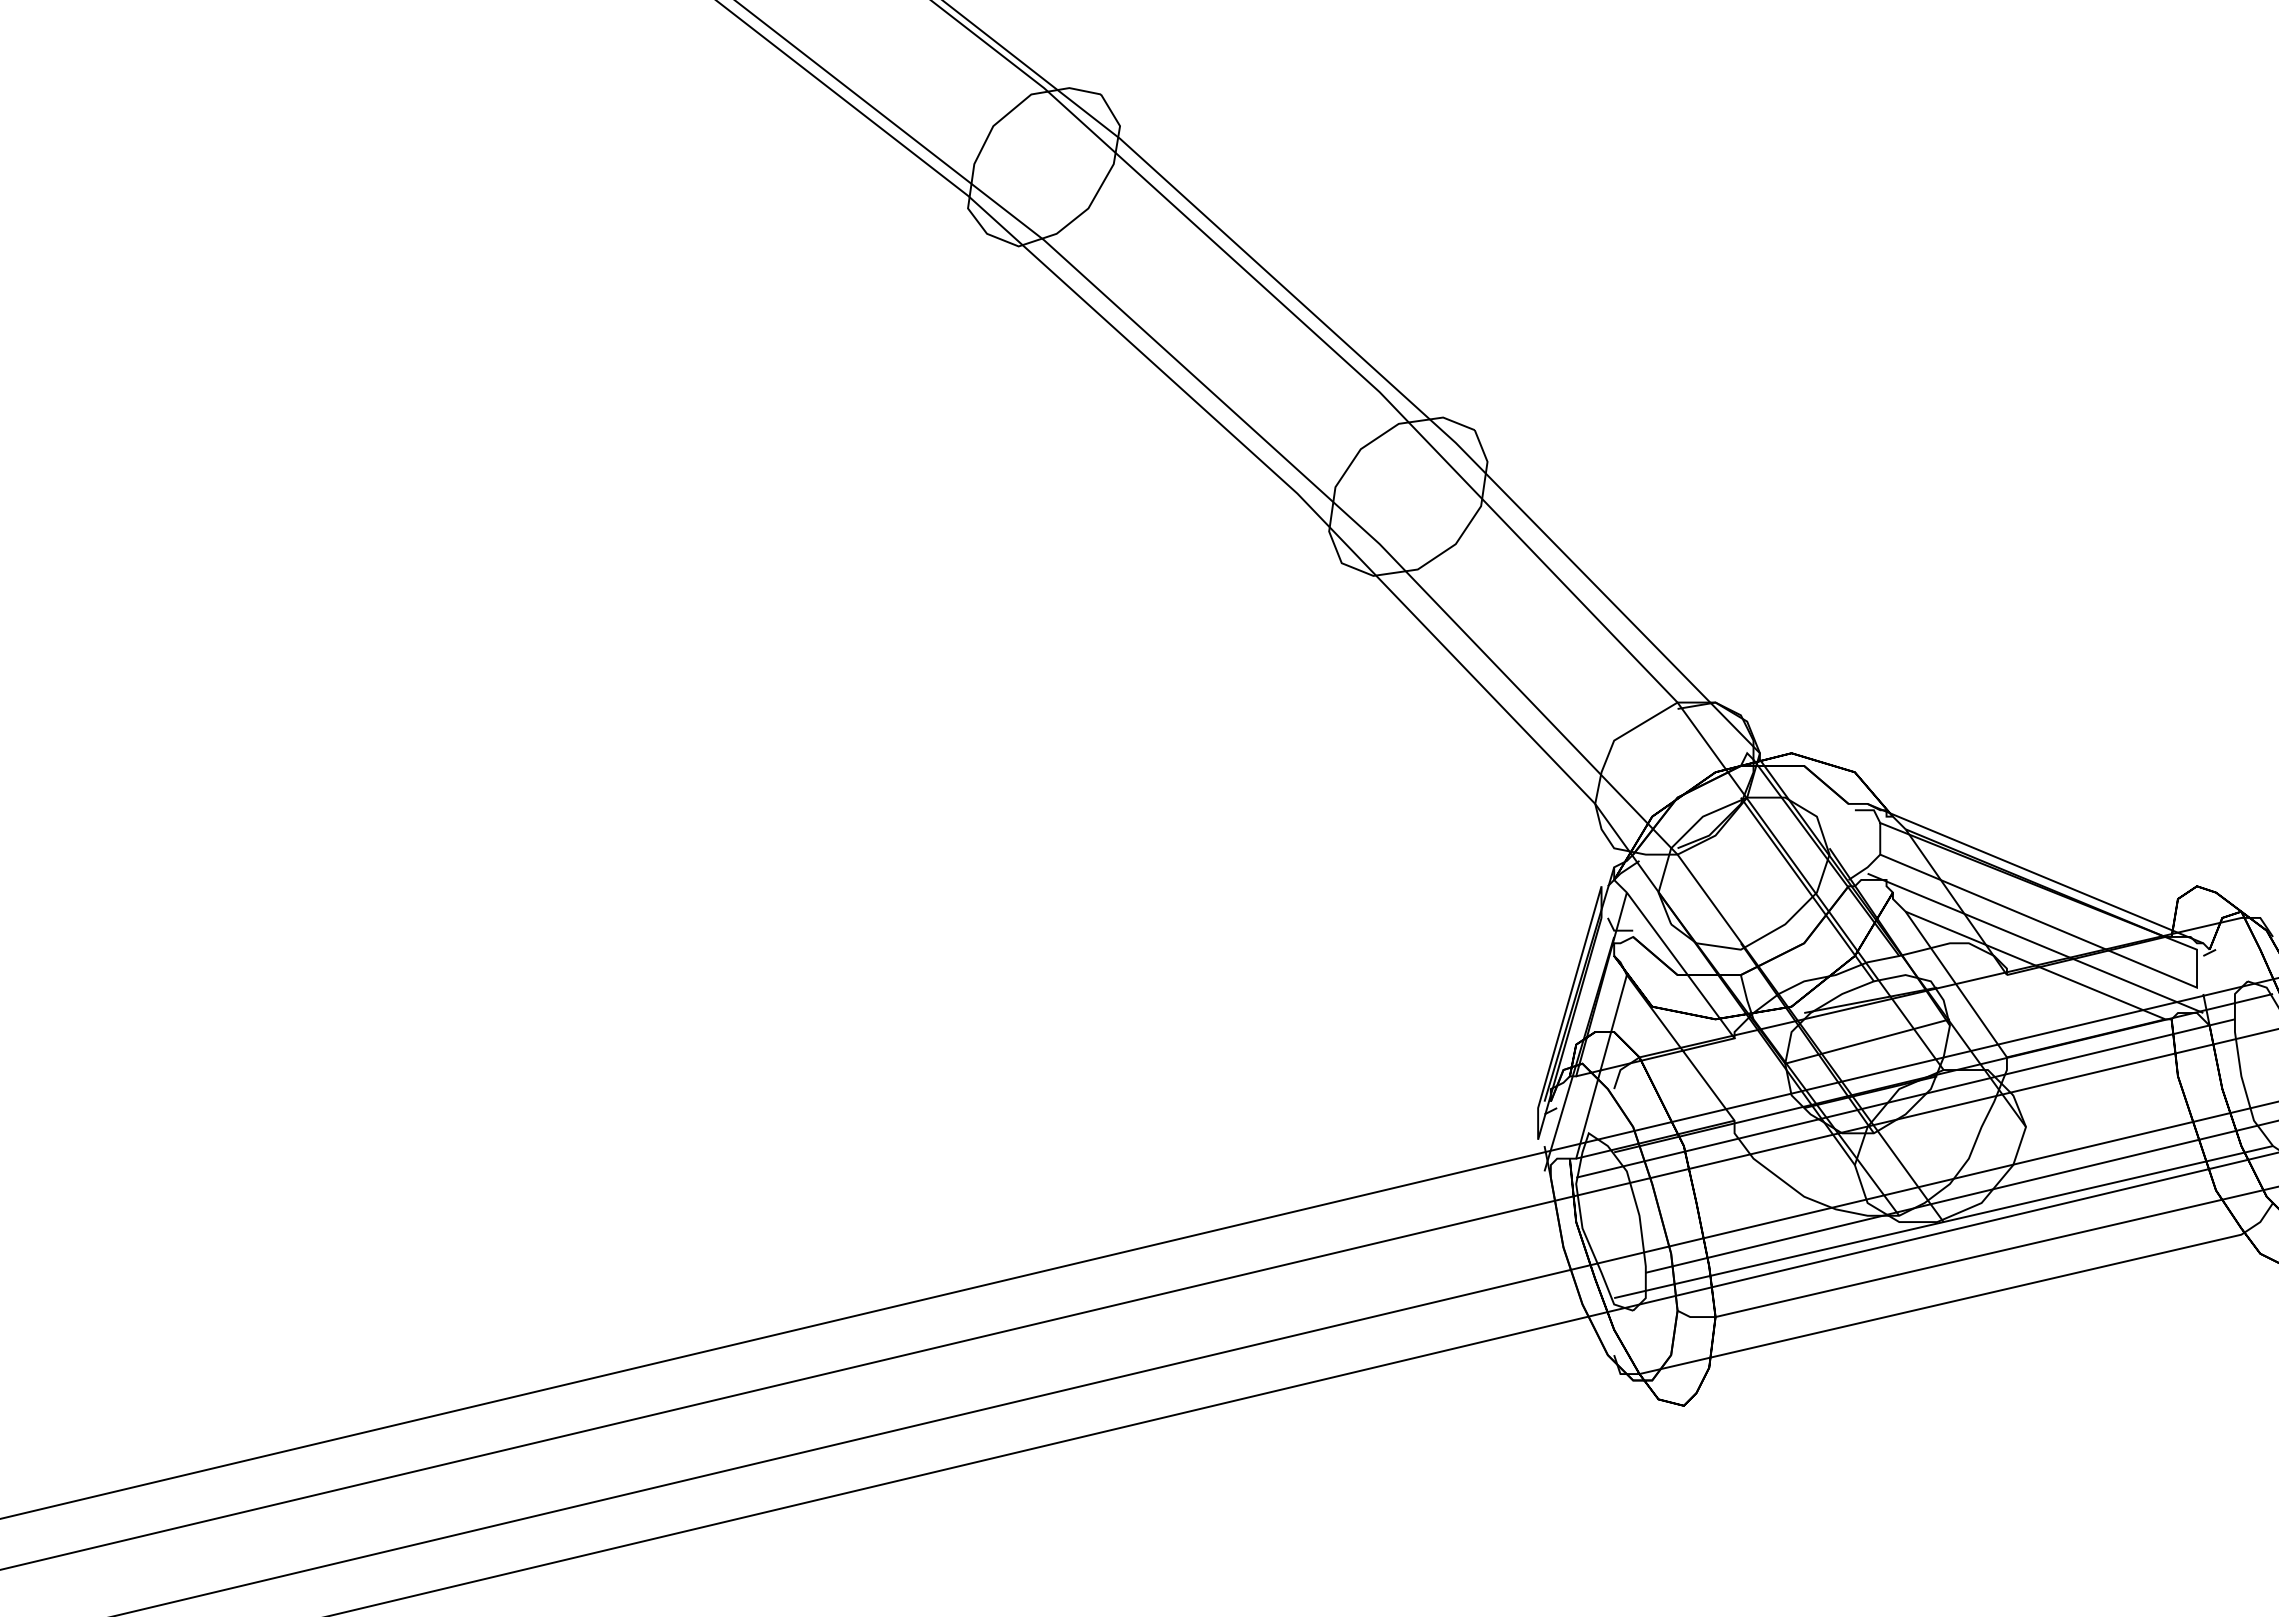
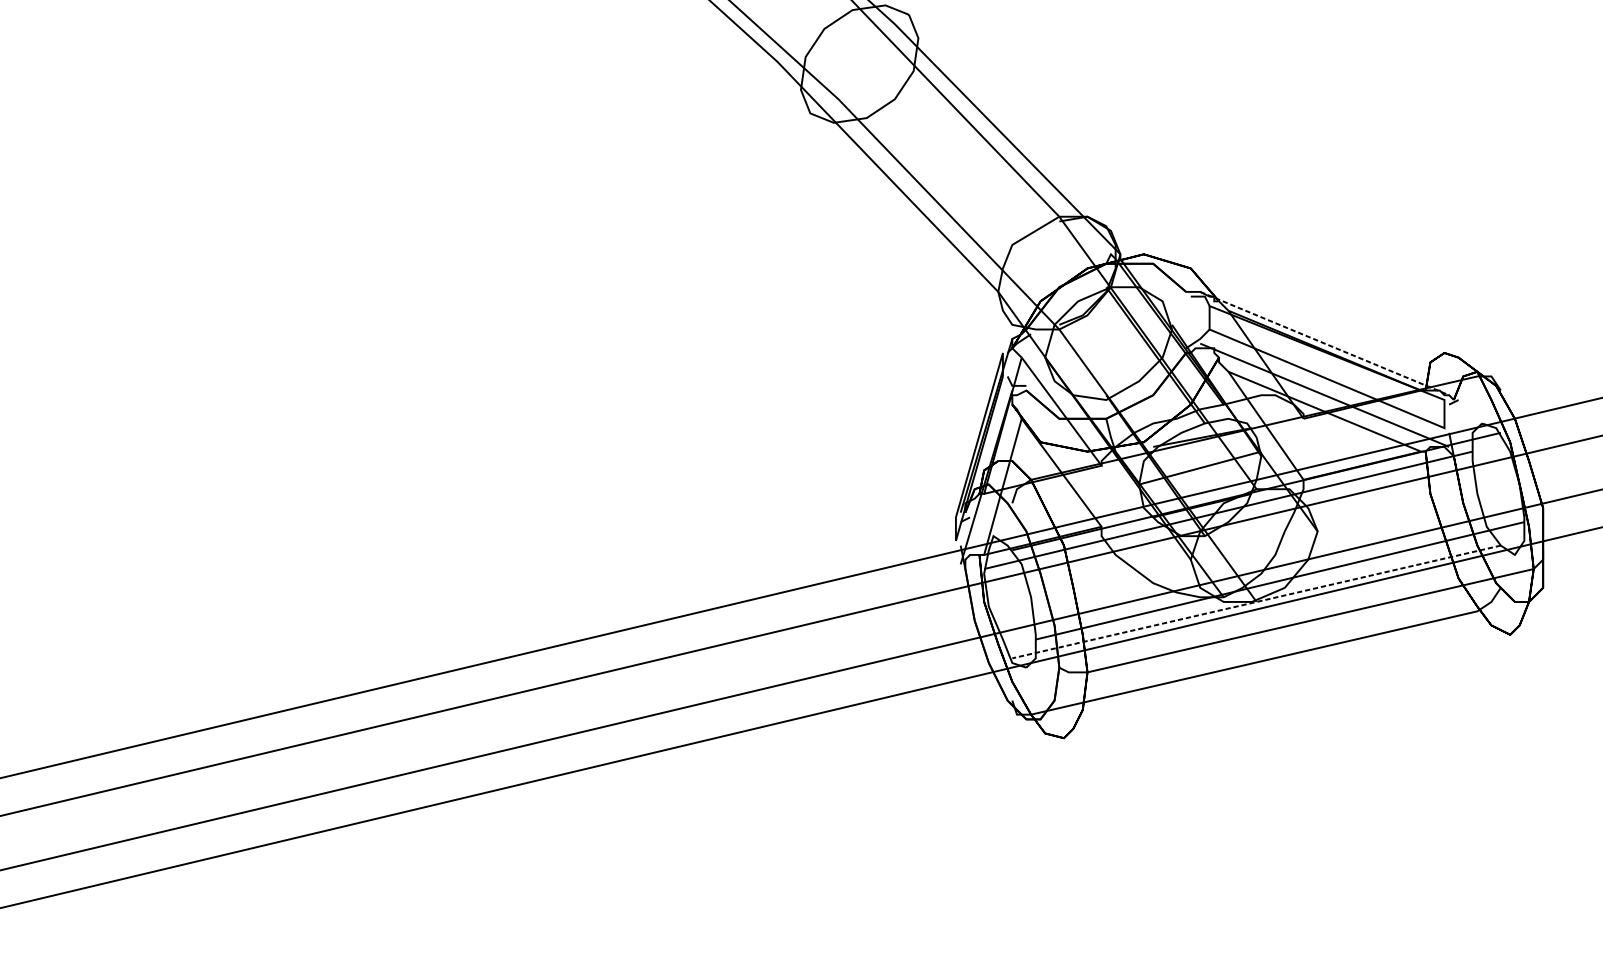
line: (2035, 873) -> (1324, 343), solid -> dashed
line: (1943, 1222) -> (1256, 602), solid -> dashed

